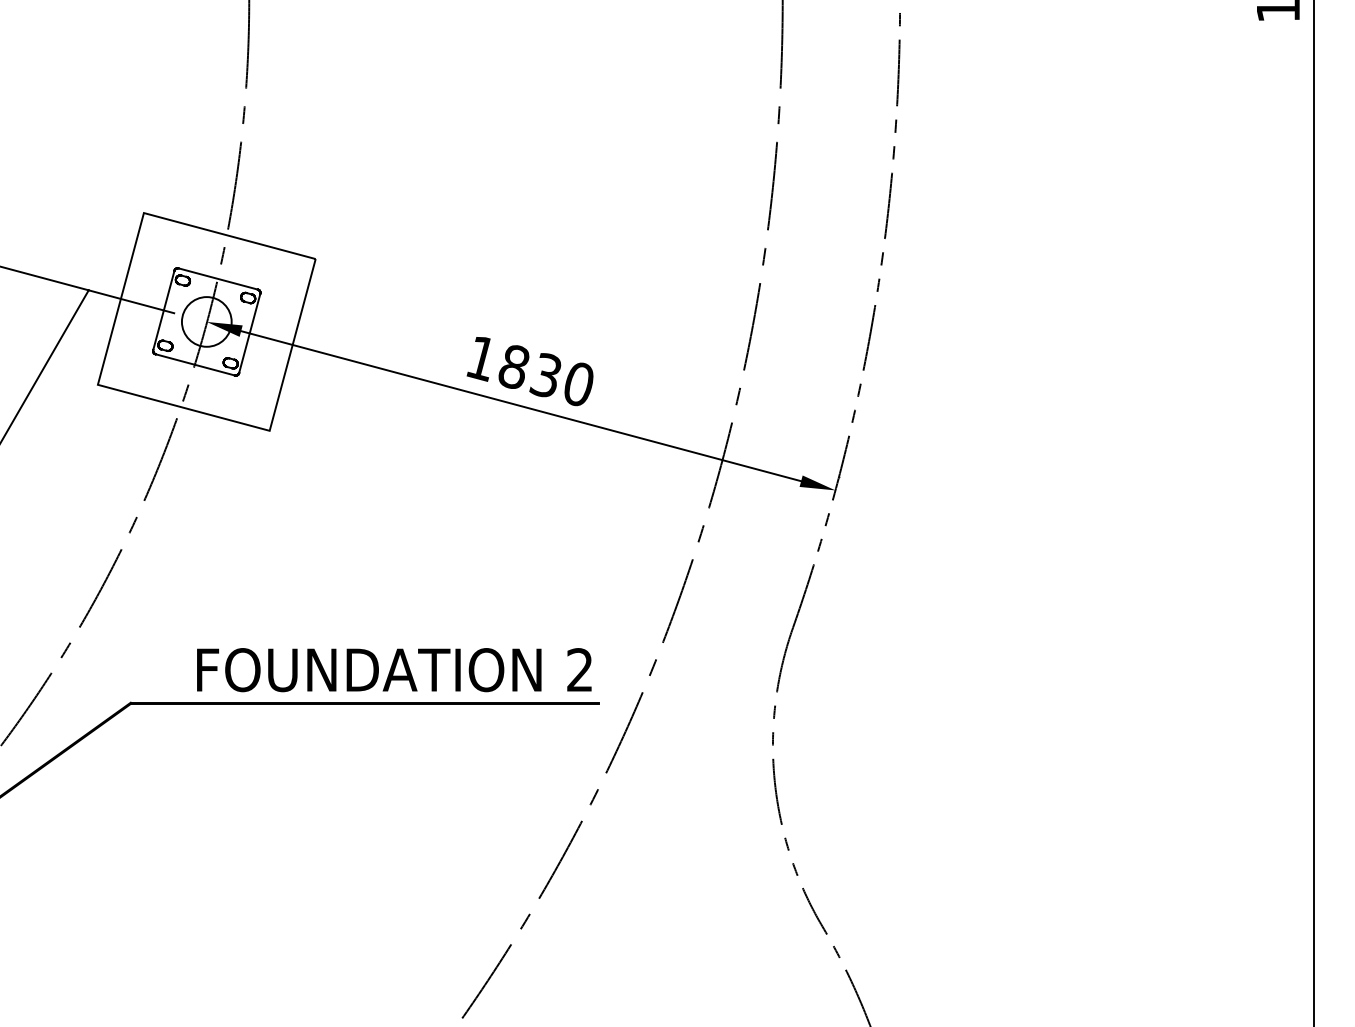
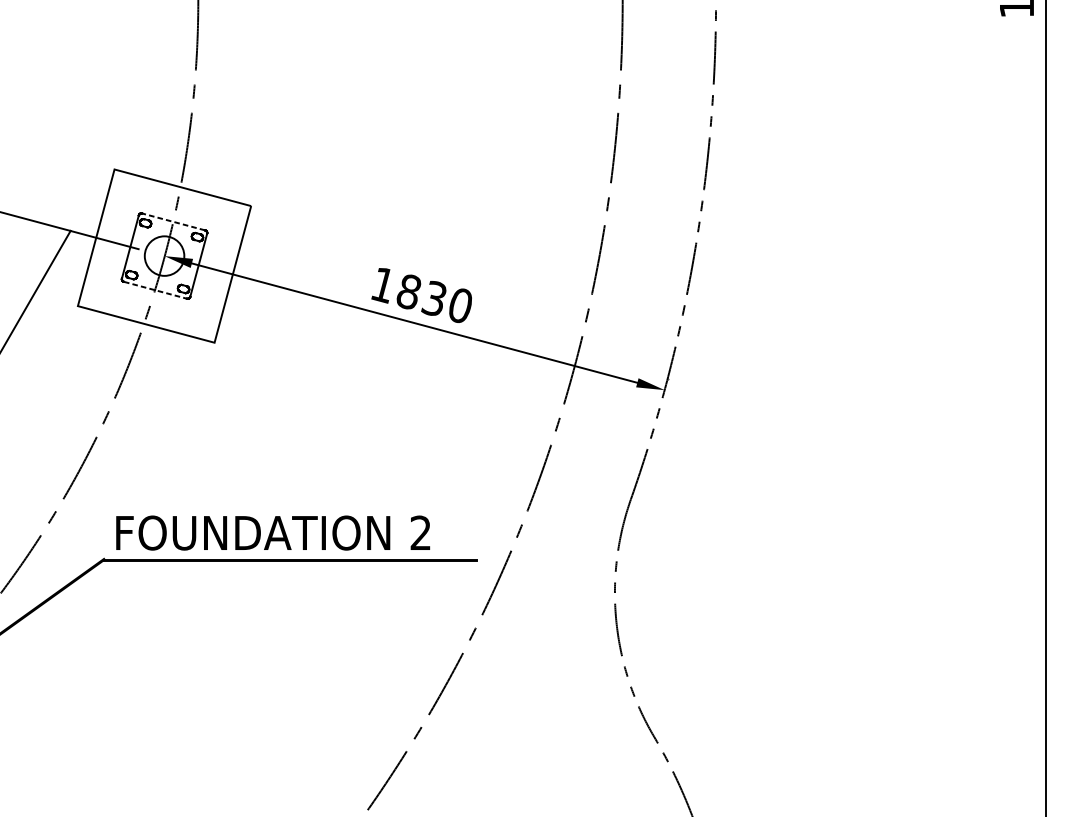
line: (218, 279) -> (173, 222), solid -> dashed
line: (195, 364) -> (155, 289), solid -> dashed
text: (394, 670) -> (273, 533), moved

